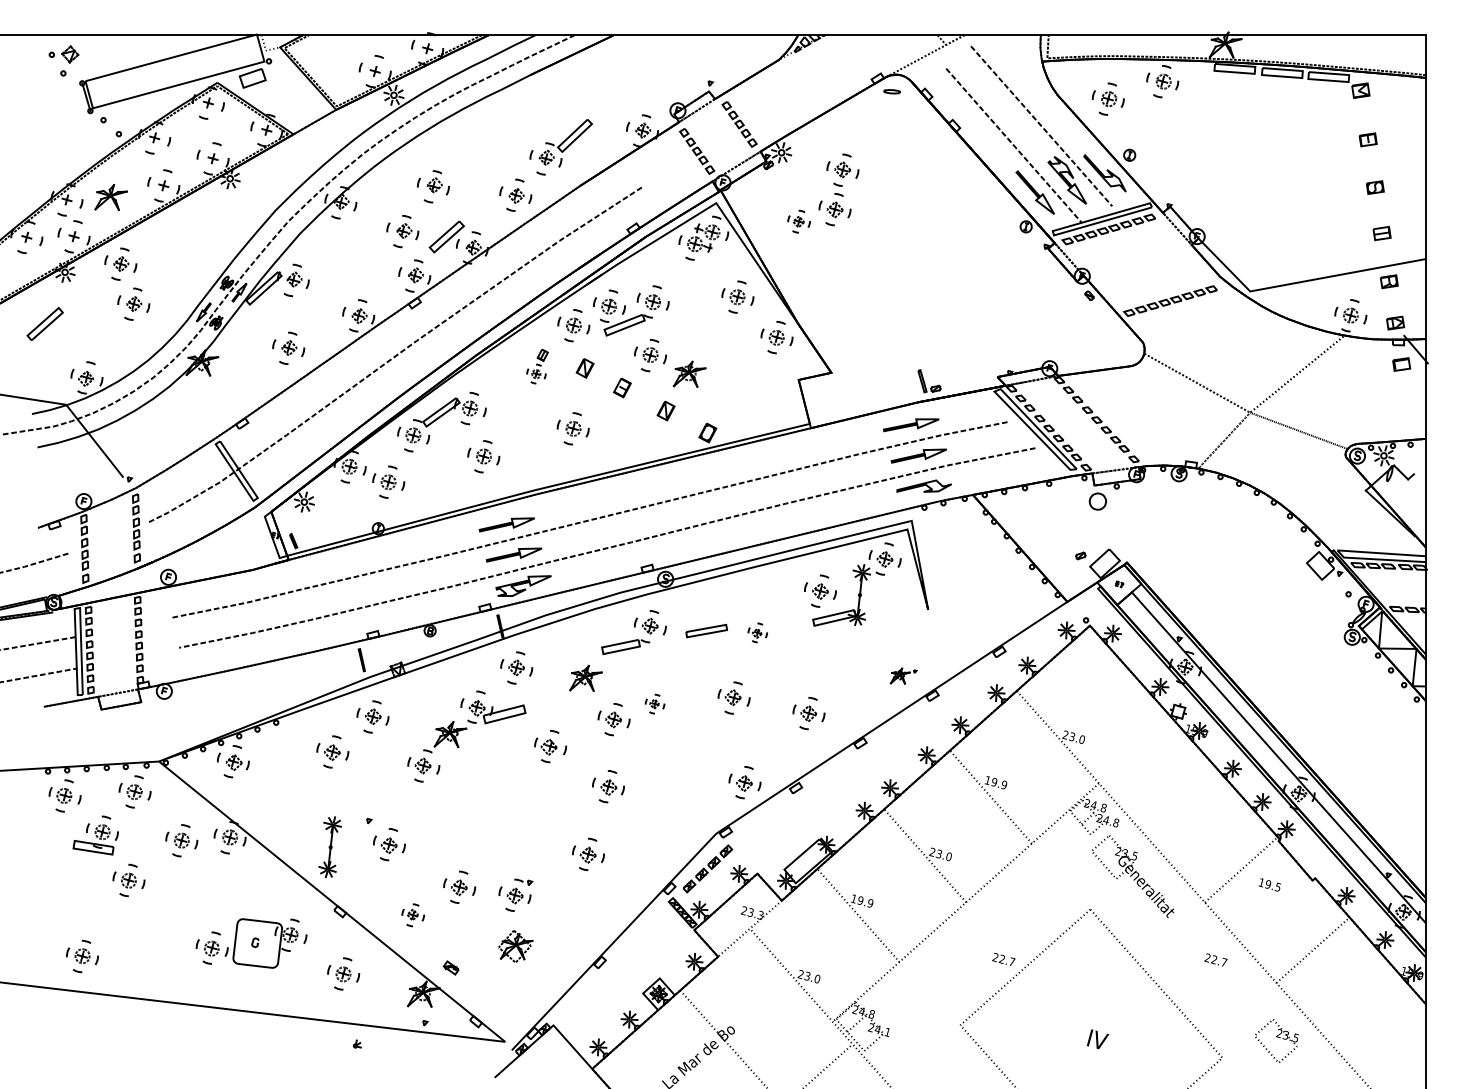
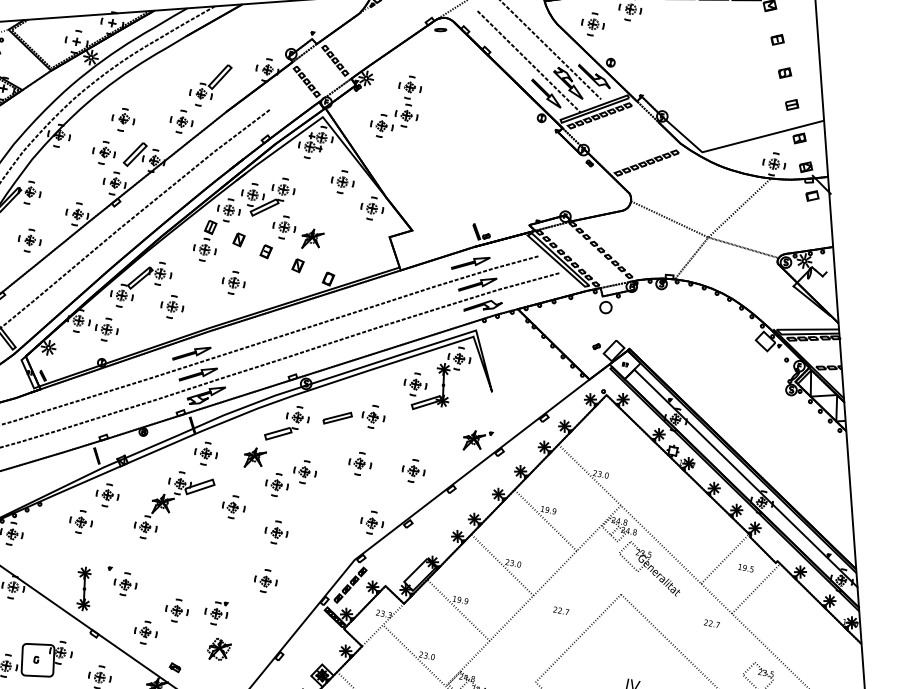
part: (798, 221) -> (381, 125), size x1.43
part: (537, 366) -> (205, 240), size x1.67
part: (757, 632) -> (373, 416), size x1.67
part: (903, 675) -> (478, 439), size x1.67
part: (654, 703) -> (304, 471), size x1.67
part: (412, 914) -> (145, 632), size x1.43
line: (1312, 950) -> (755, 589), moved
text: (1003, 959) -> (561, 610), moved

